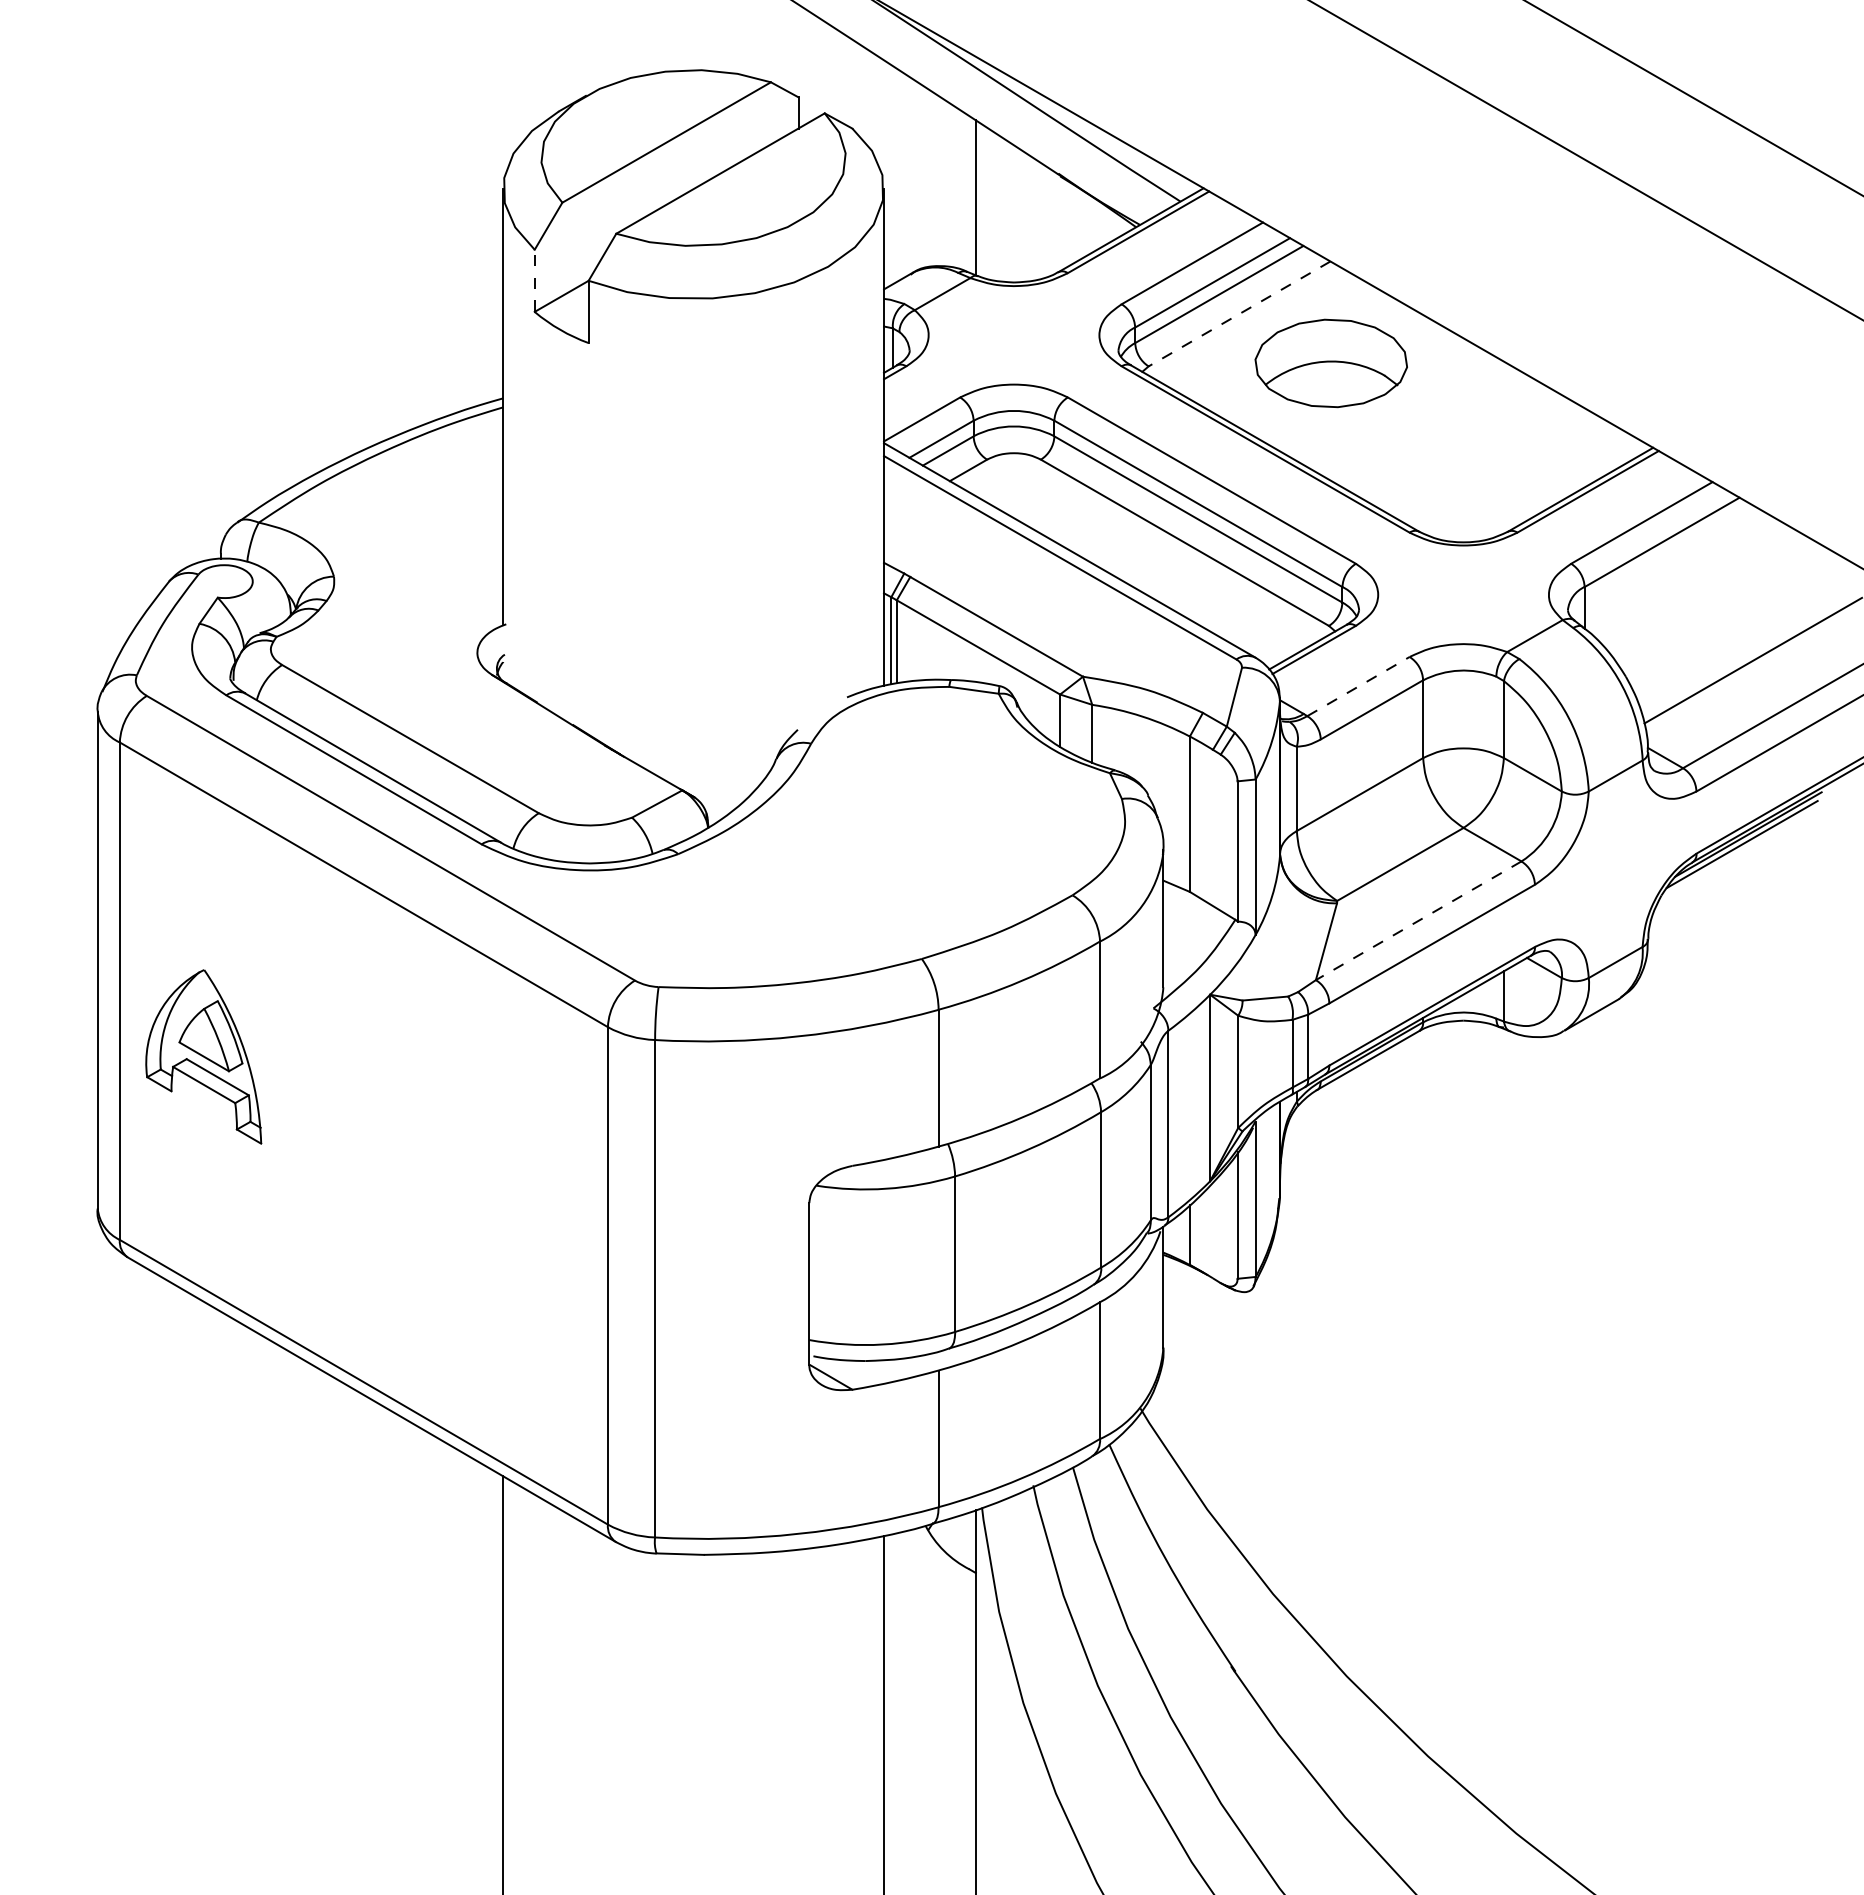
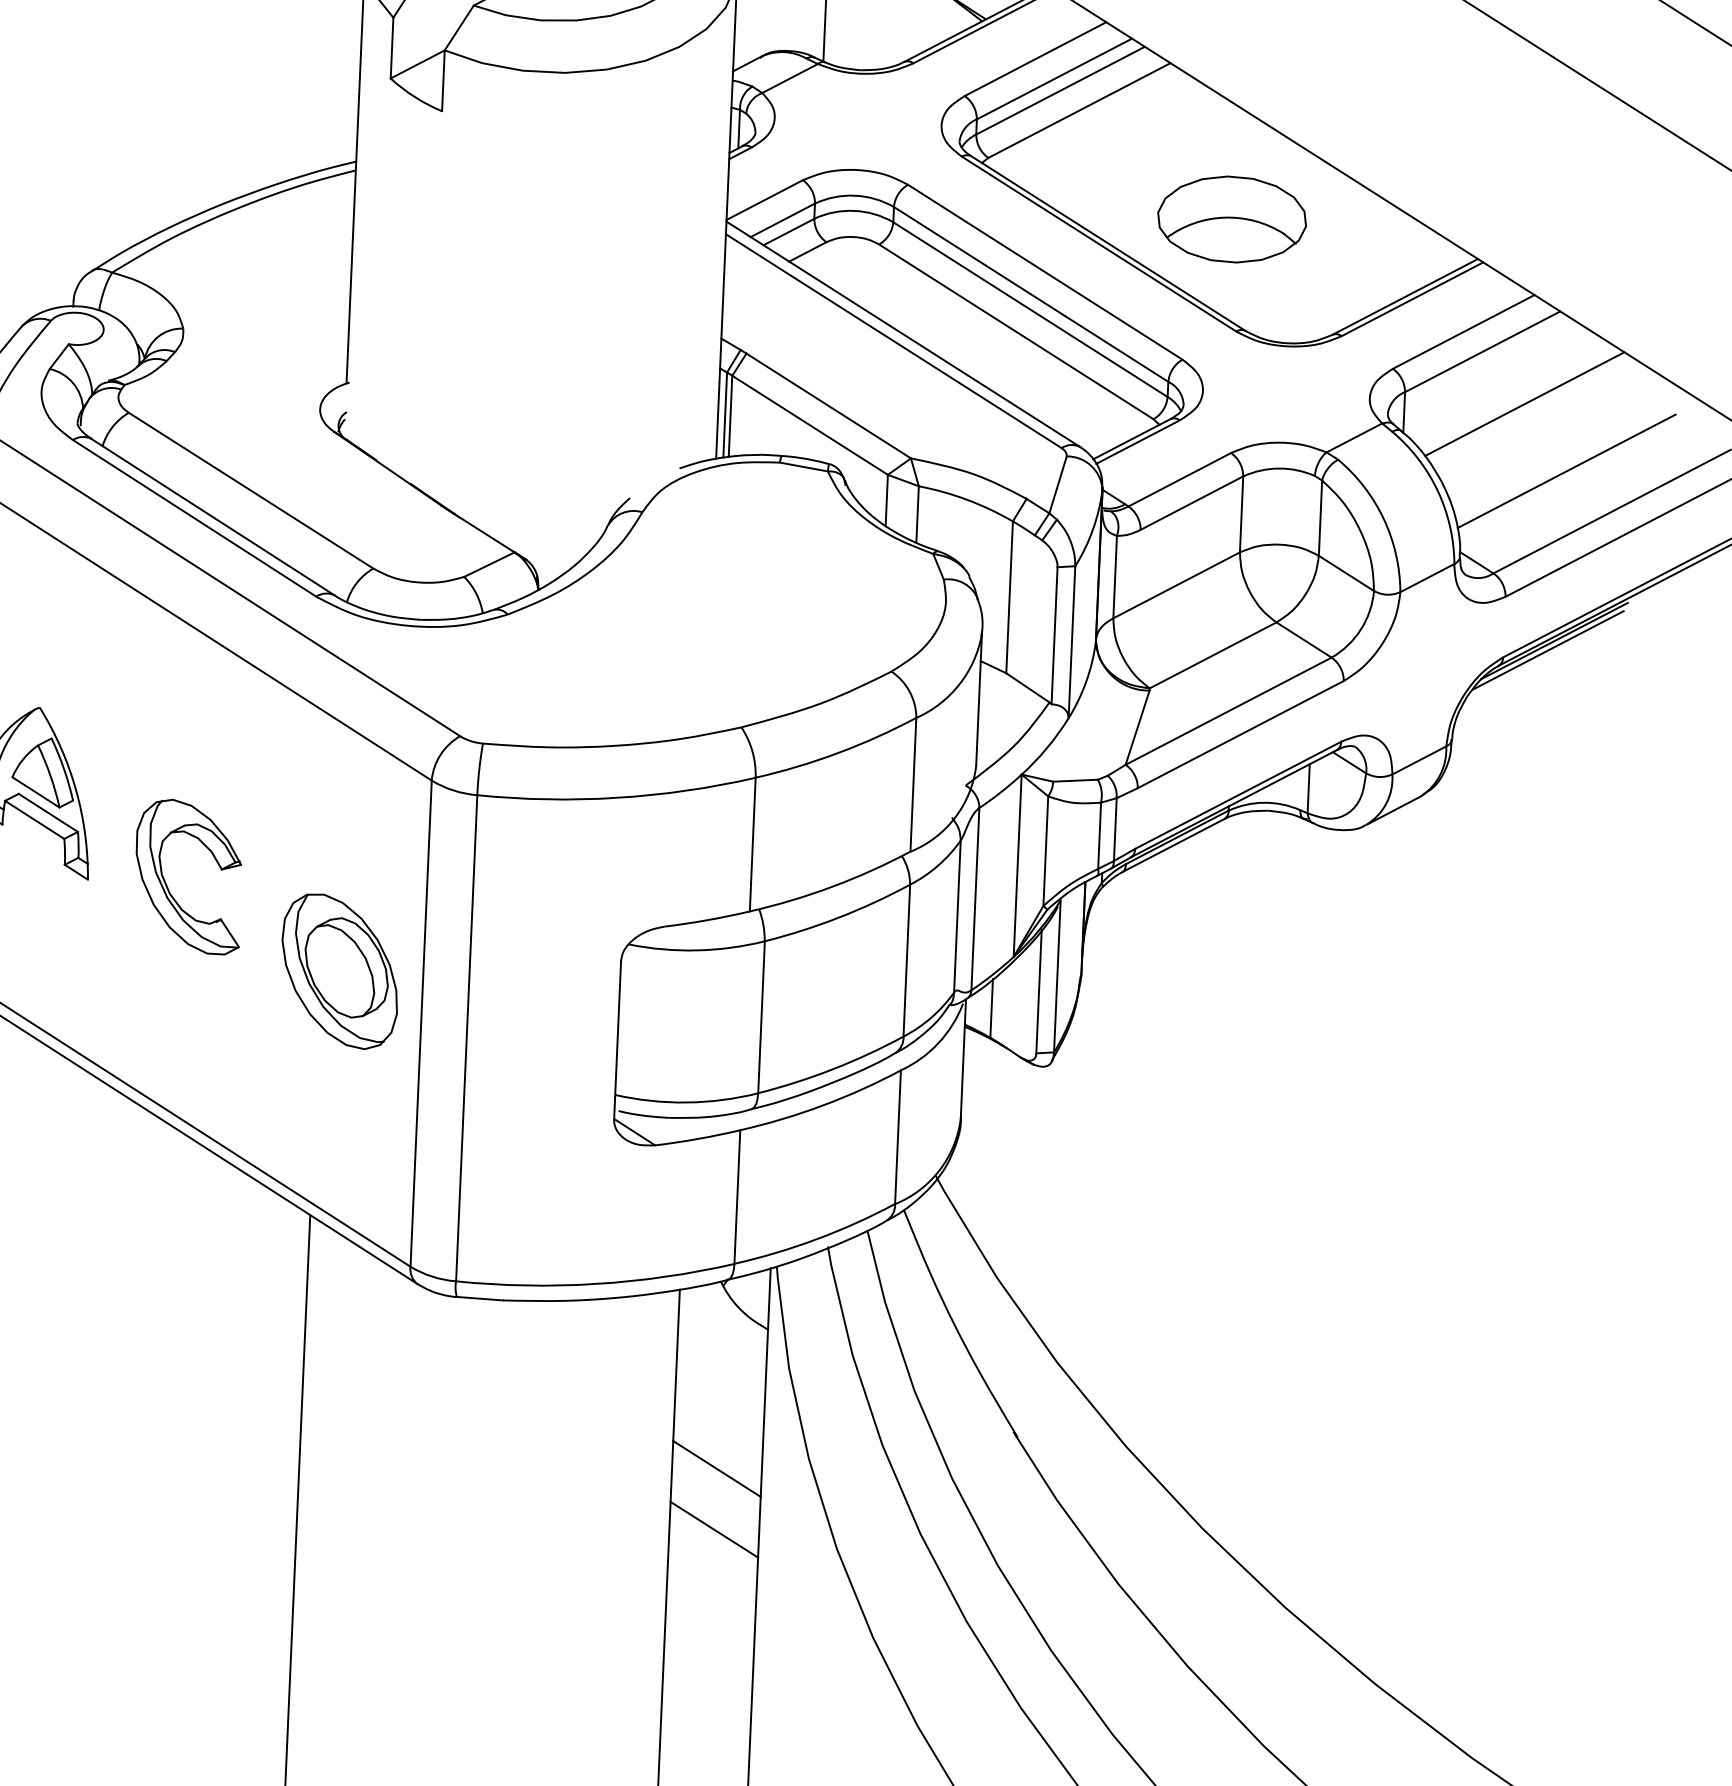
line: (534, 280) -> (391, 47), dashed -> solid
line: (1239, 313) -> (1079, 110), dashed -> solid
part: (1330, 363) -> (1231, 219), moved
line: (1707, 593) -> (1524, 403), added
line: (1358, 686) -> (1179, 479), dashed -> solid
line: (1418, 920) -> (1228, 710), dashed -> solid
part: (342, 1145) -> (167, 884), added
part: (522, 1226) -> (339, 971), added
line: (929, 1717) -> (716, 1468), added
line: (929, 1779) -> (713, 1529), added

